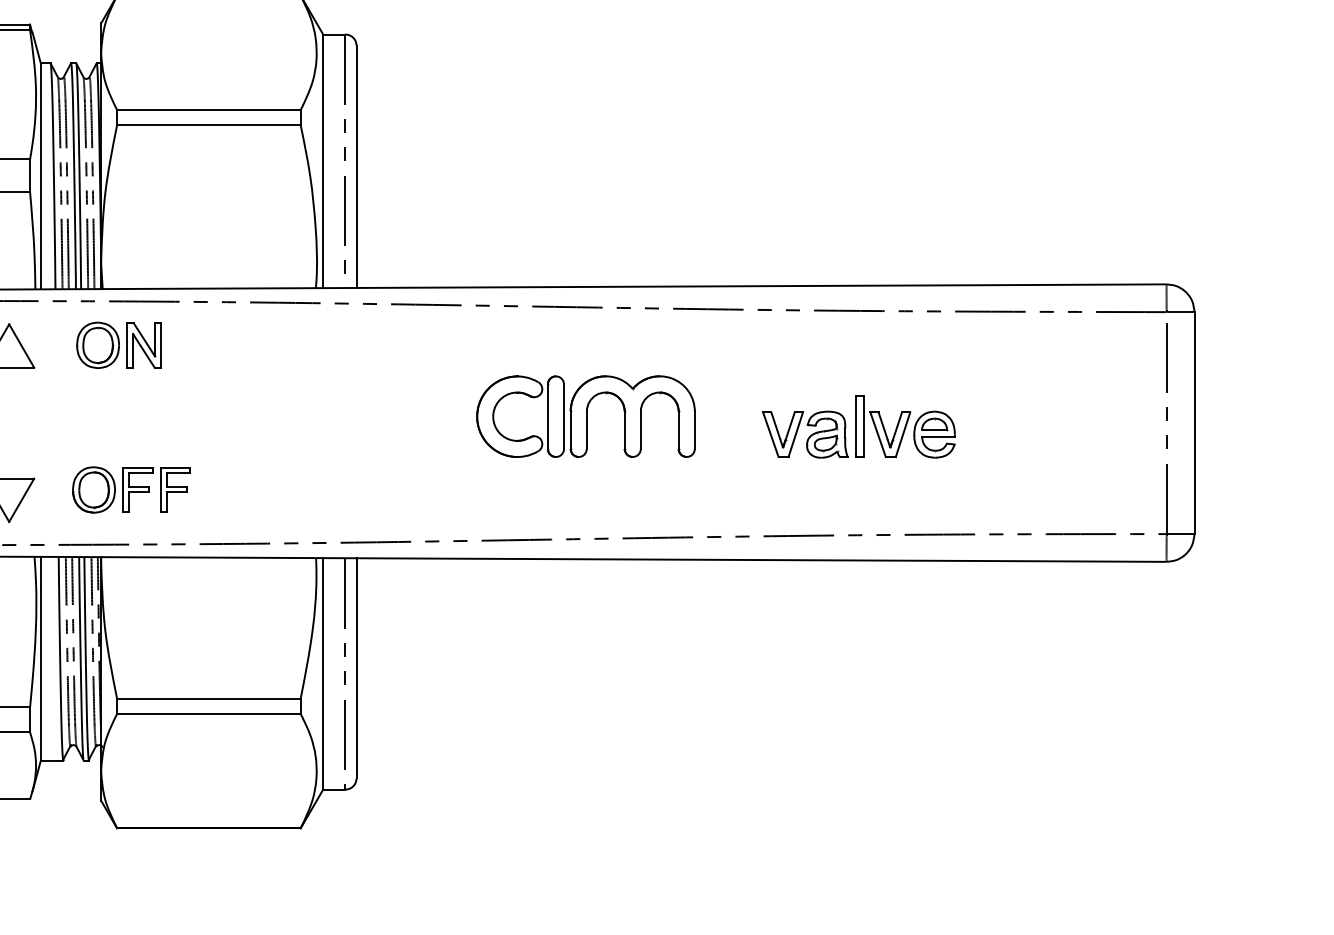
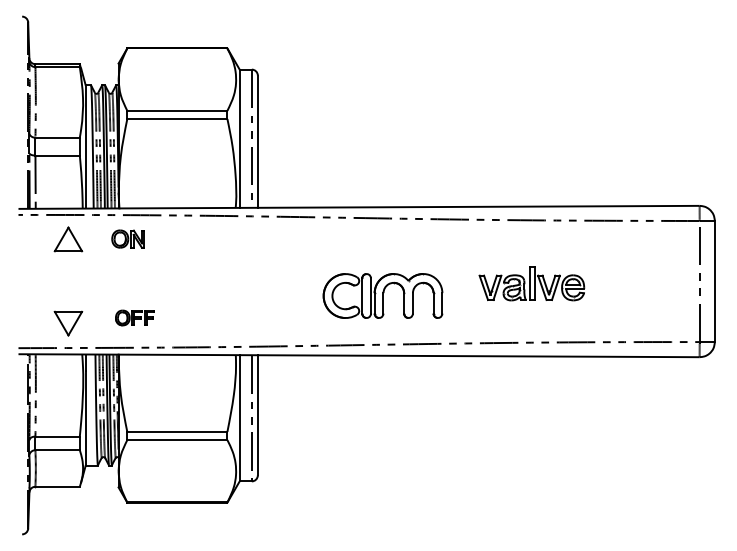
part: (117, 344) -> (127, 238), size x0.7
part: (585, 415) -> (382, 295), moved
part: (130, 489) -> (134, 317), size x0.6

